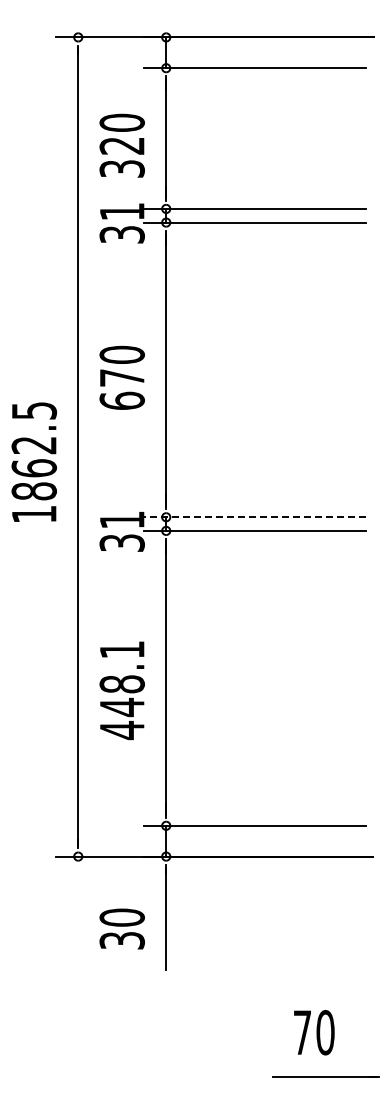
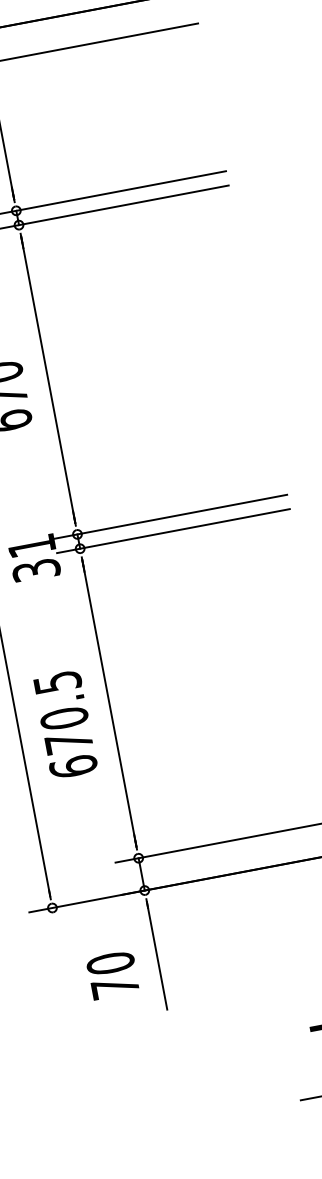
line: (255, 517) -> (171, 516), dashed -> solid
text: (121, 690) -> (64, 725), 448.1 -> 670.5
text: (121, 940) -> (114, 987), 30 -> 70

